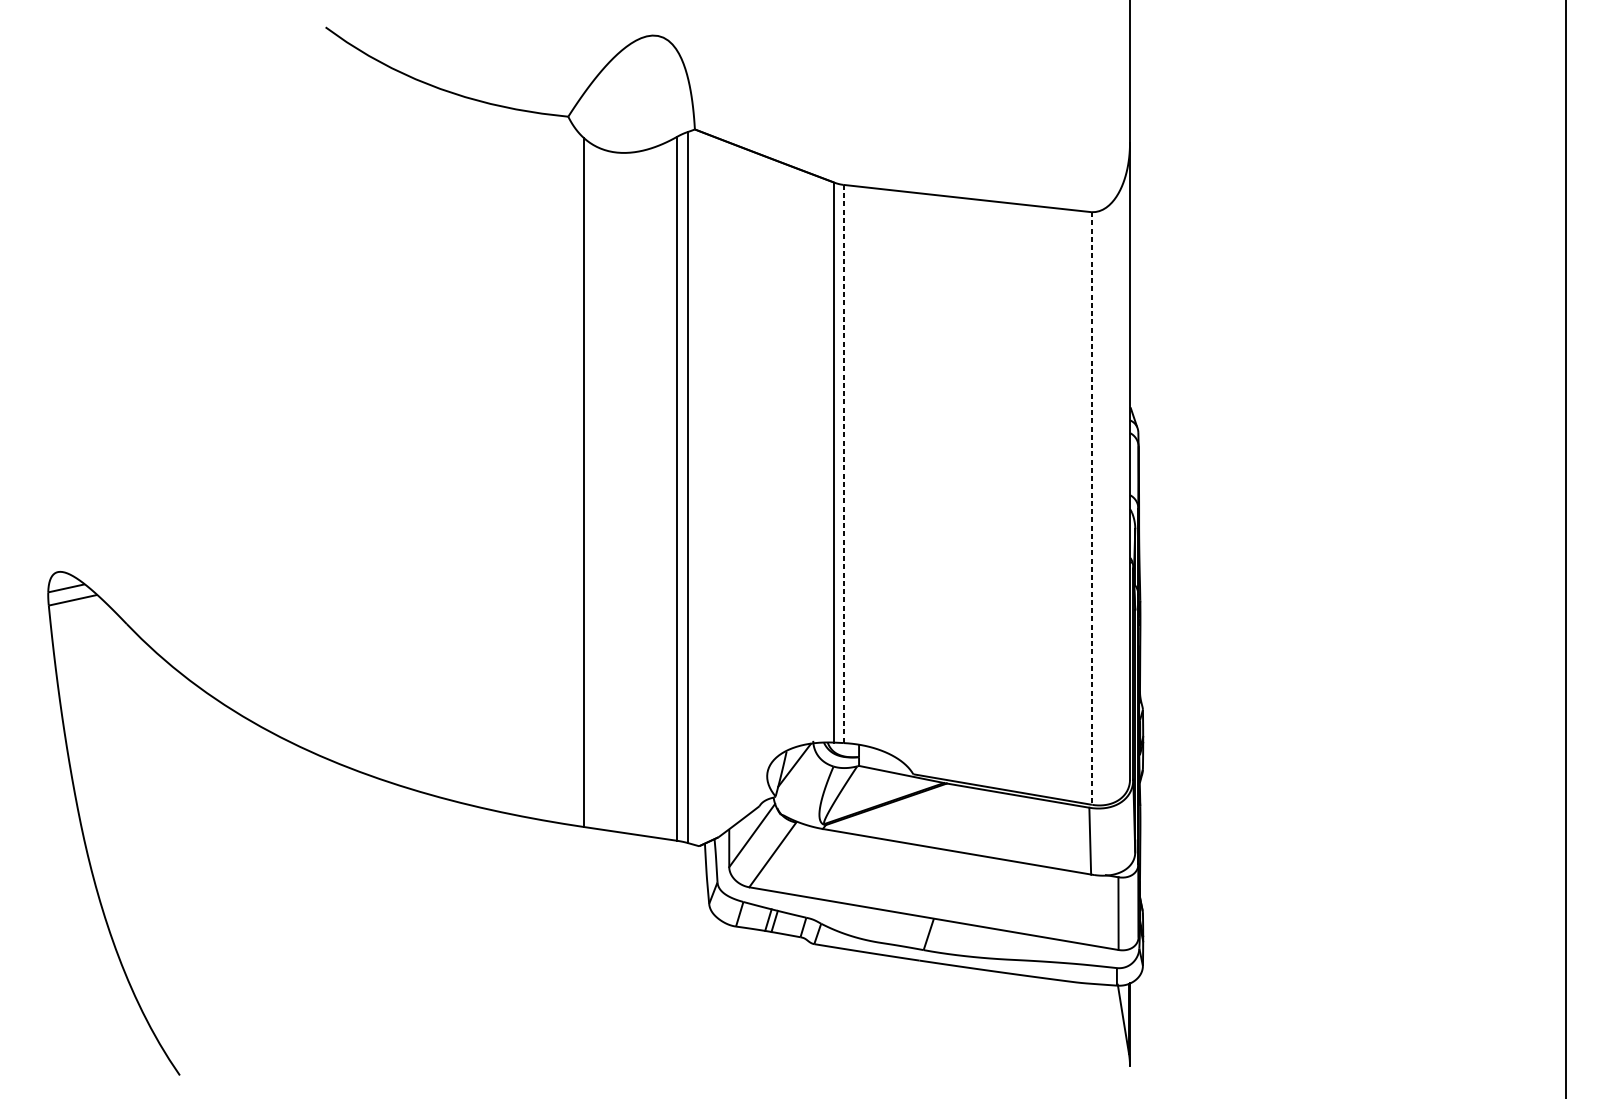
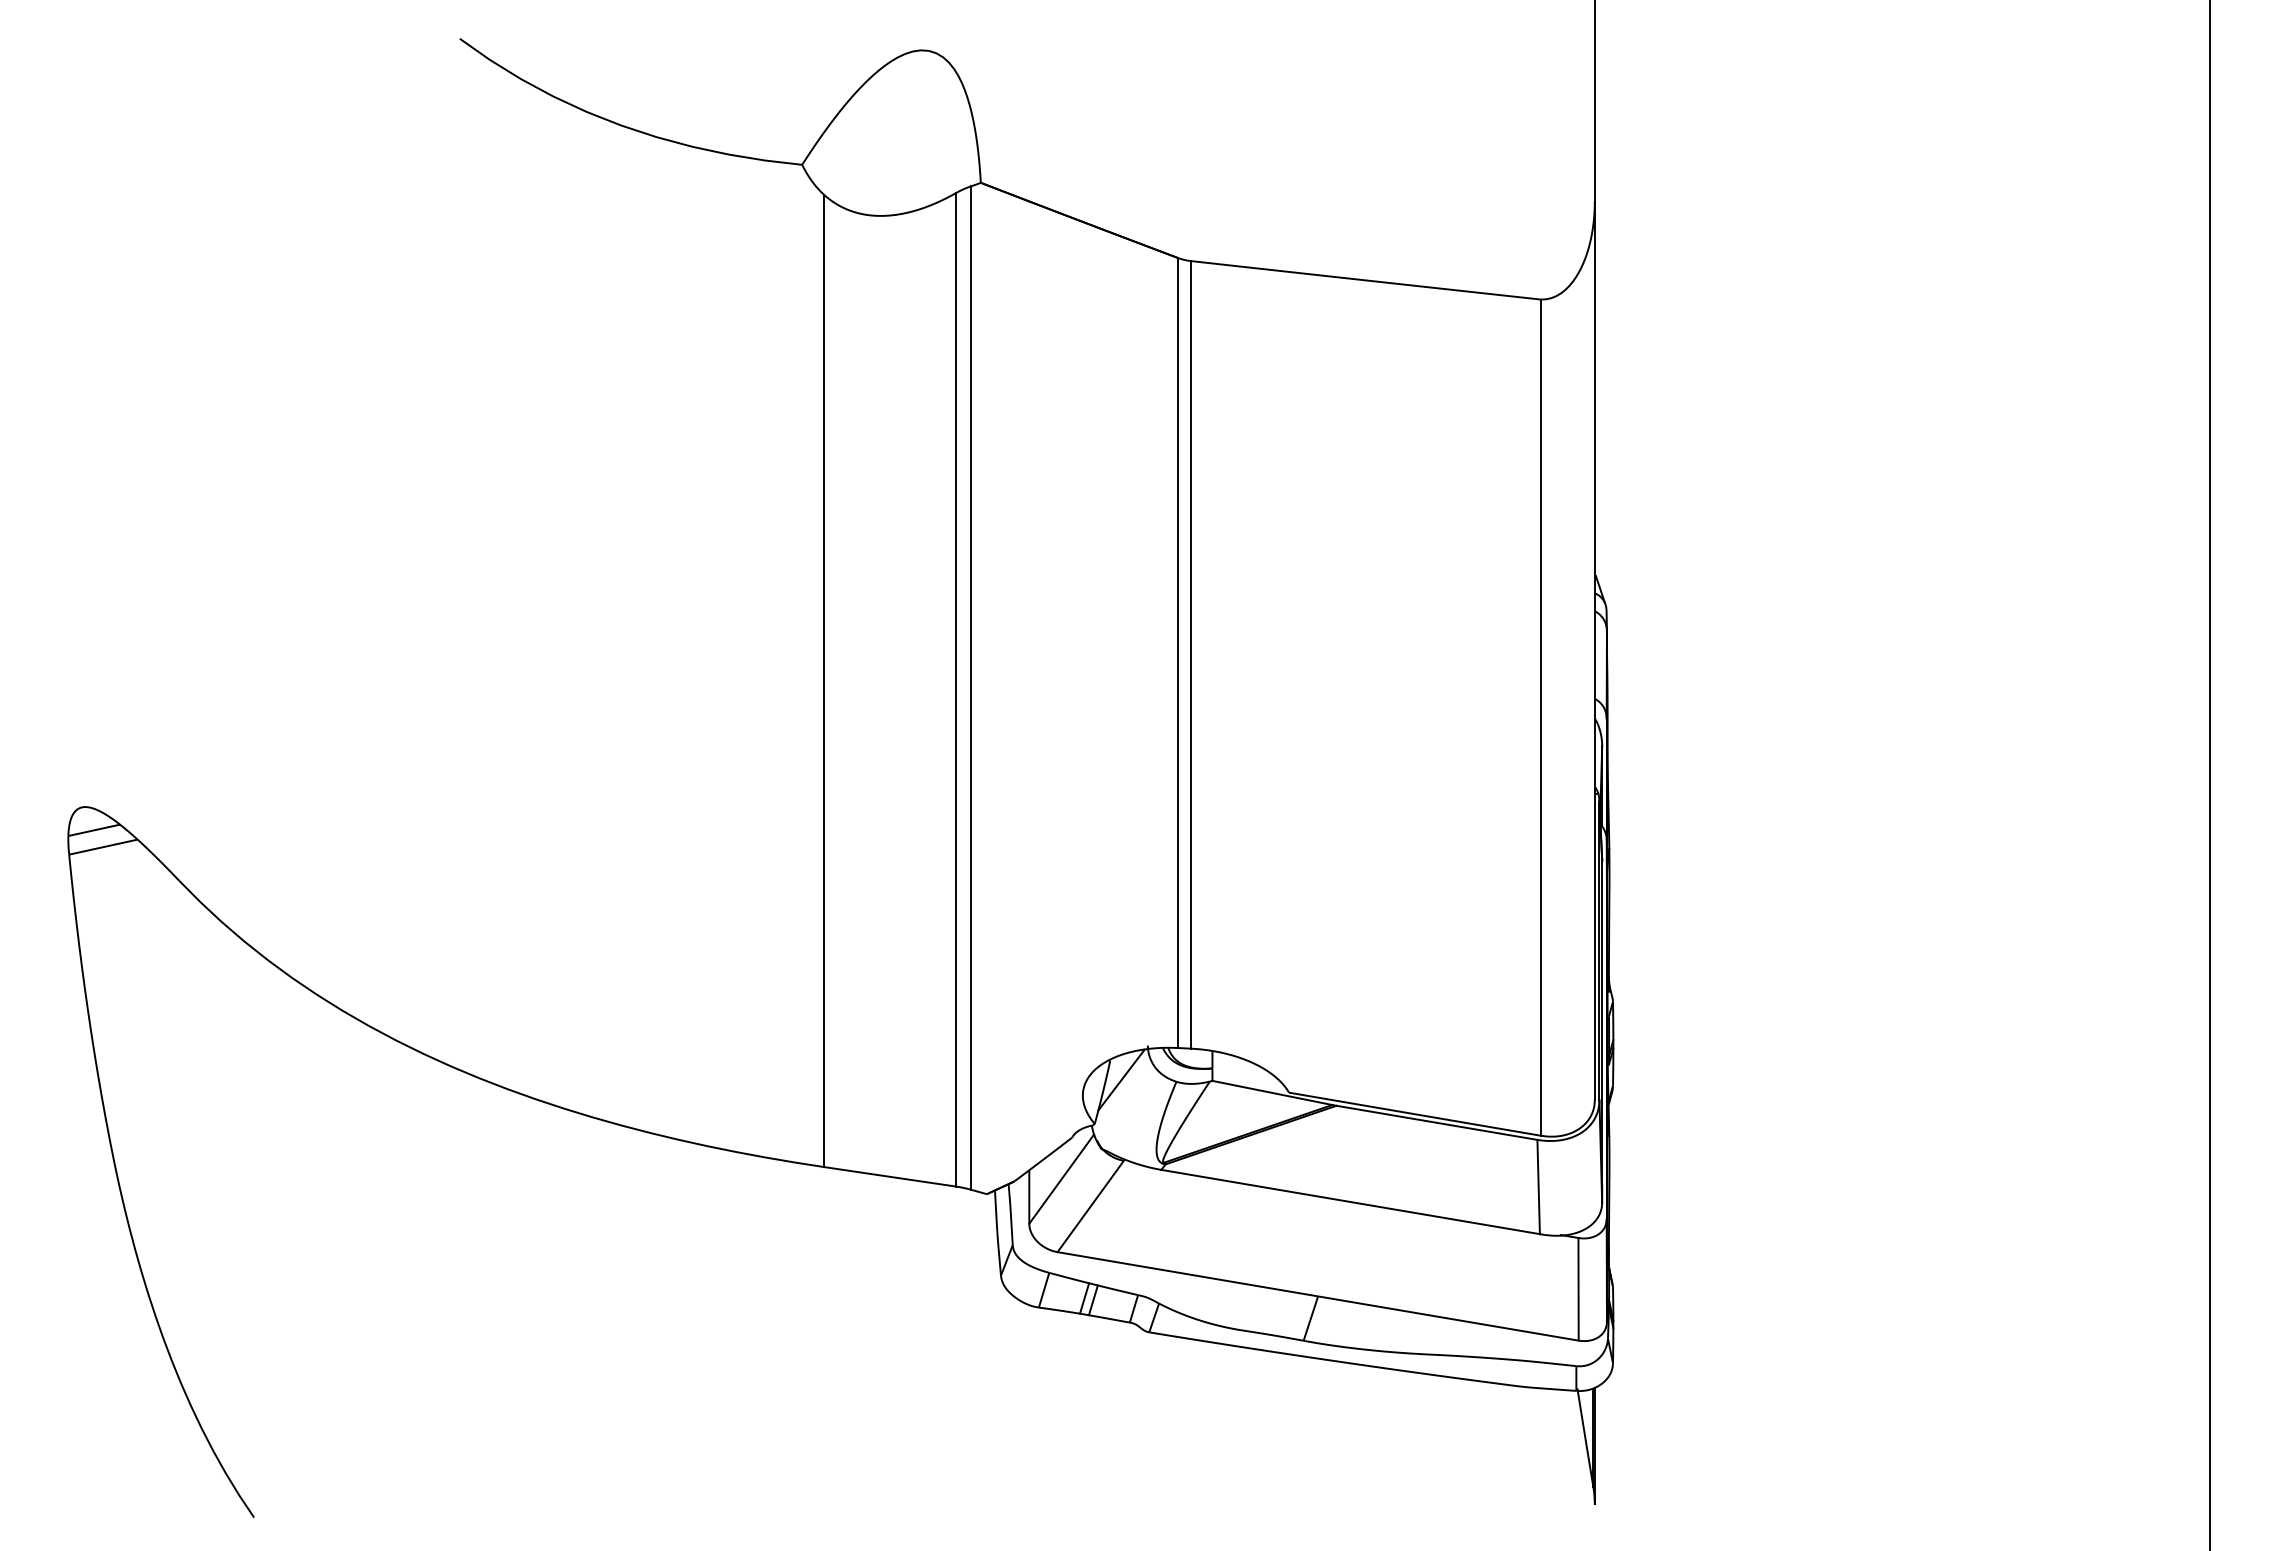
line: (843, 463) -> (1190, 654), dashed -> solid
line: (1091, 509) -> (1540, 718), dashed -> solid

